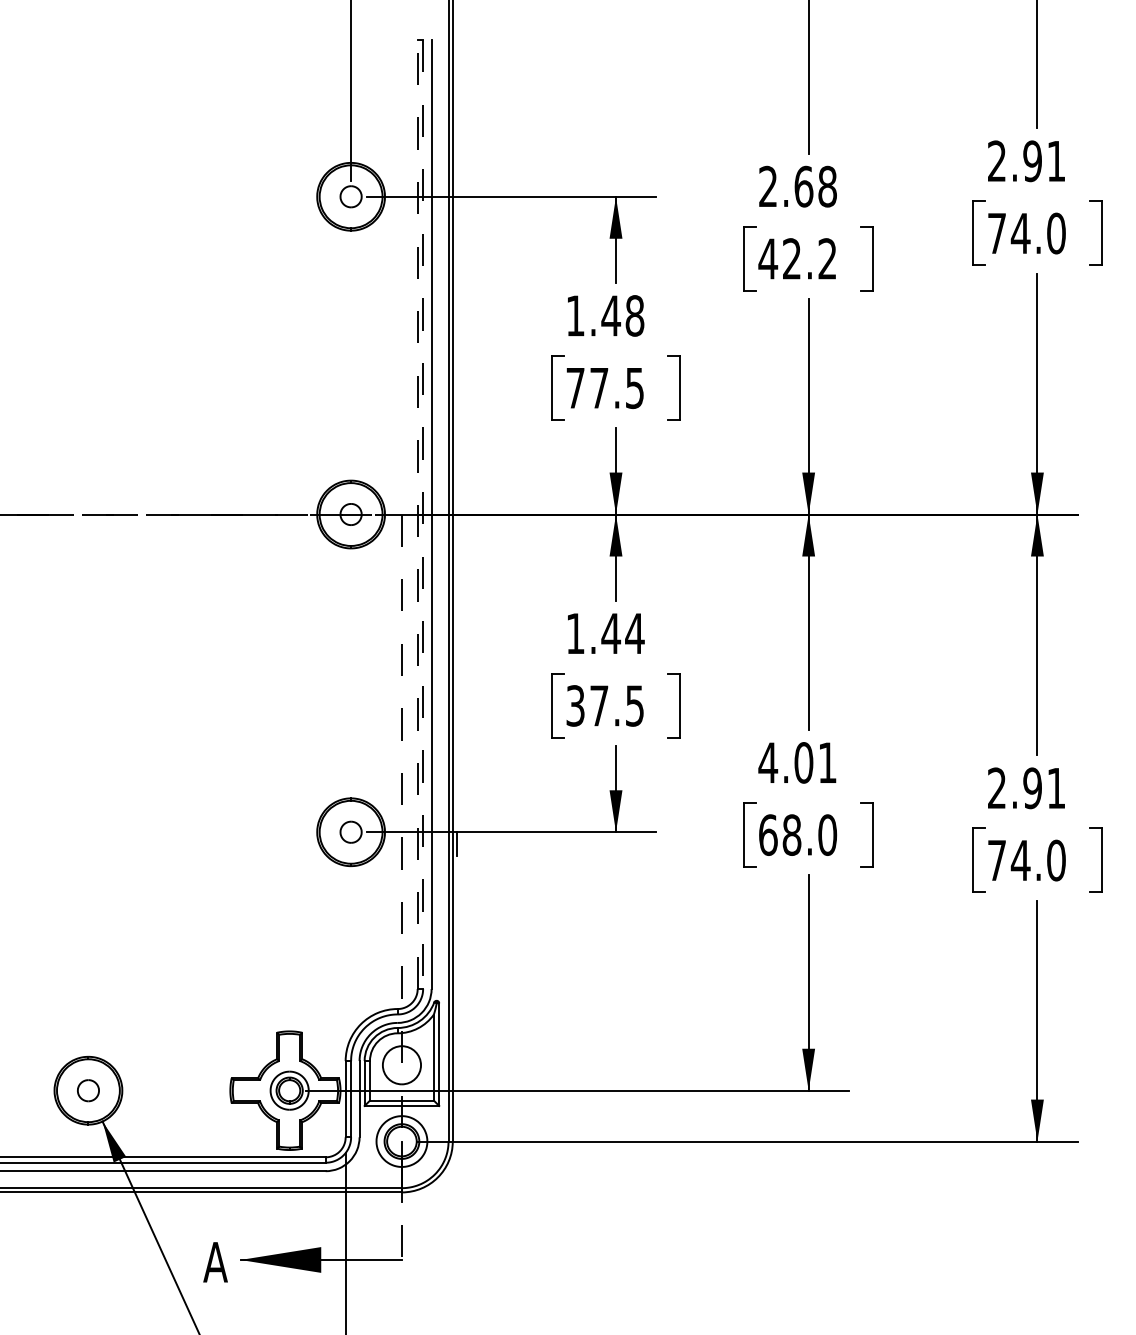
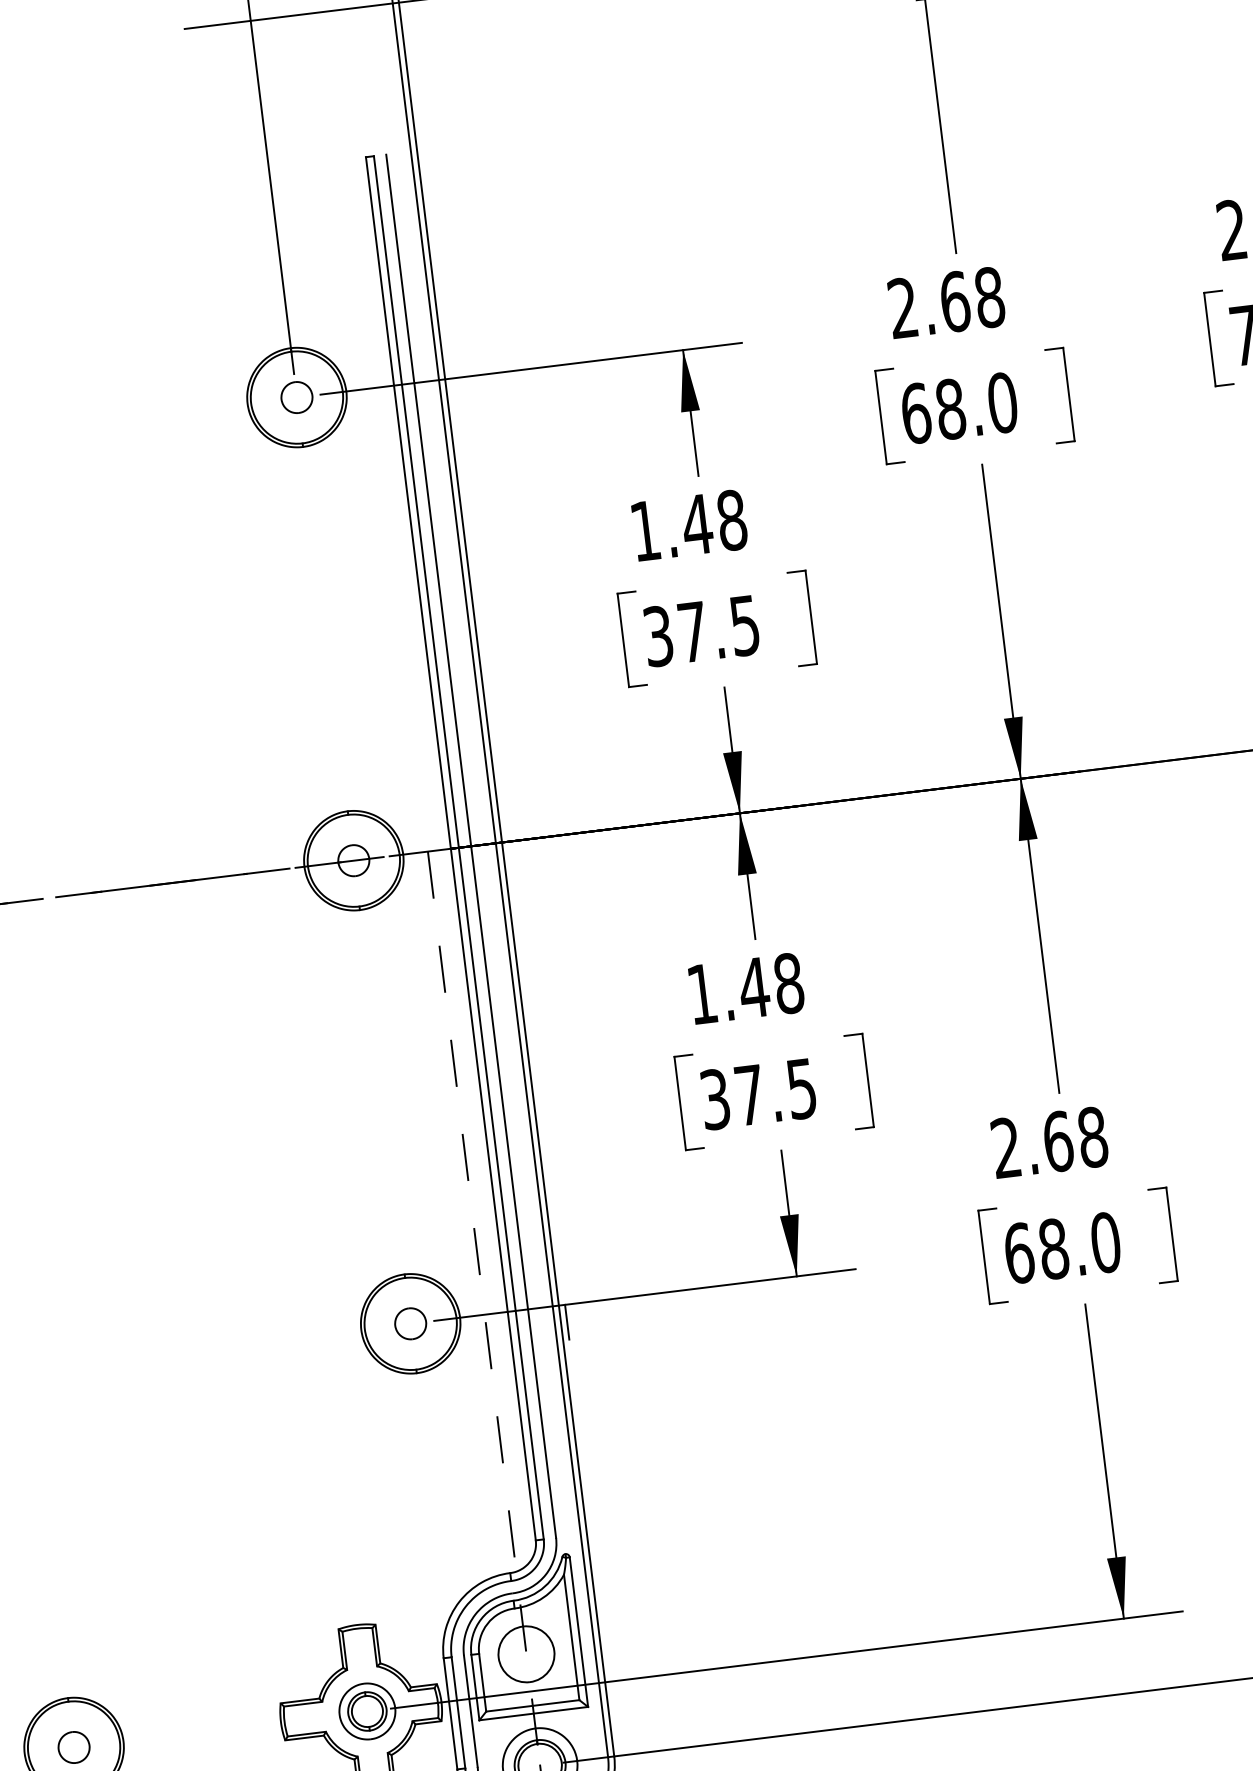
text: (797, 258) -> (958, 407), 42.2 -> 68.0
text: (575, 388) -> (658, 636), 77.5 -> 37.5
line: (417, 514) -> (450, 848), dashed -> solid
line: (423, 515) -> (459, 849), dashed -> solid
text: (634, 633) -> (788, 983), 1.44 -> 1.48
text: (797, 762) -> (1048, 1142), 4.01 -> 2.68

